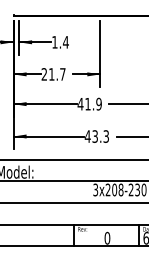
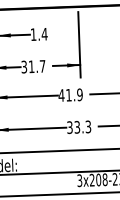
text: (44, 74) -> (24, 67), 21.7 -> 31.7
text: (87, 136) -> (69, 127), 43.3 -> 33.3

